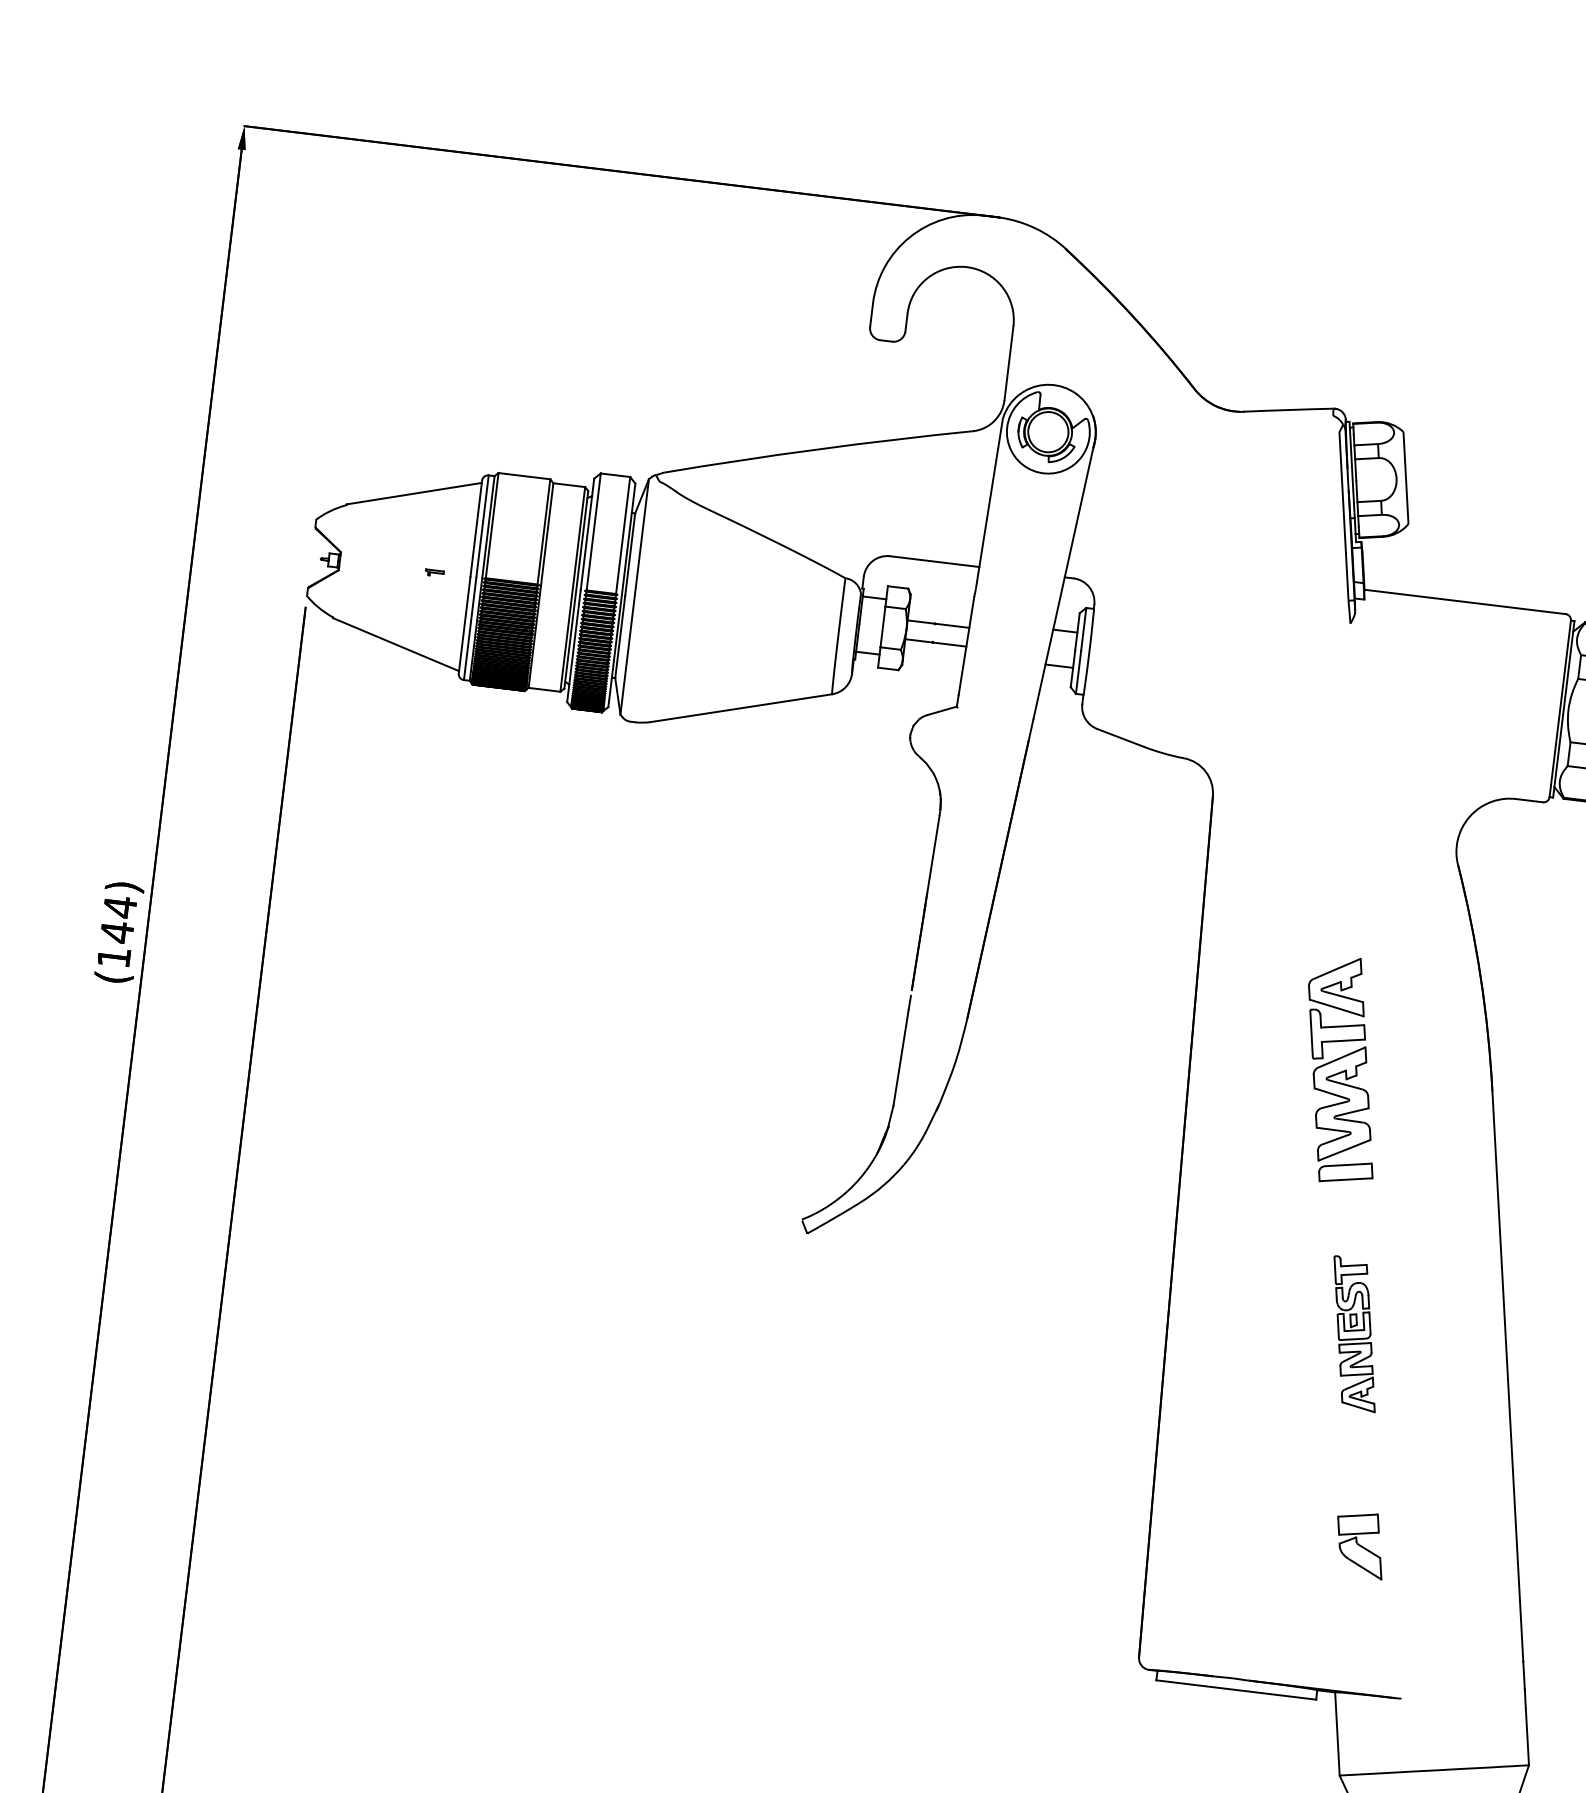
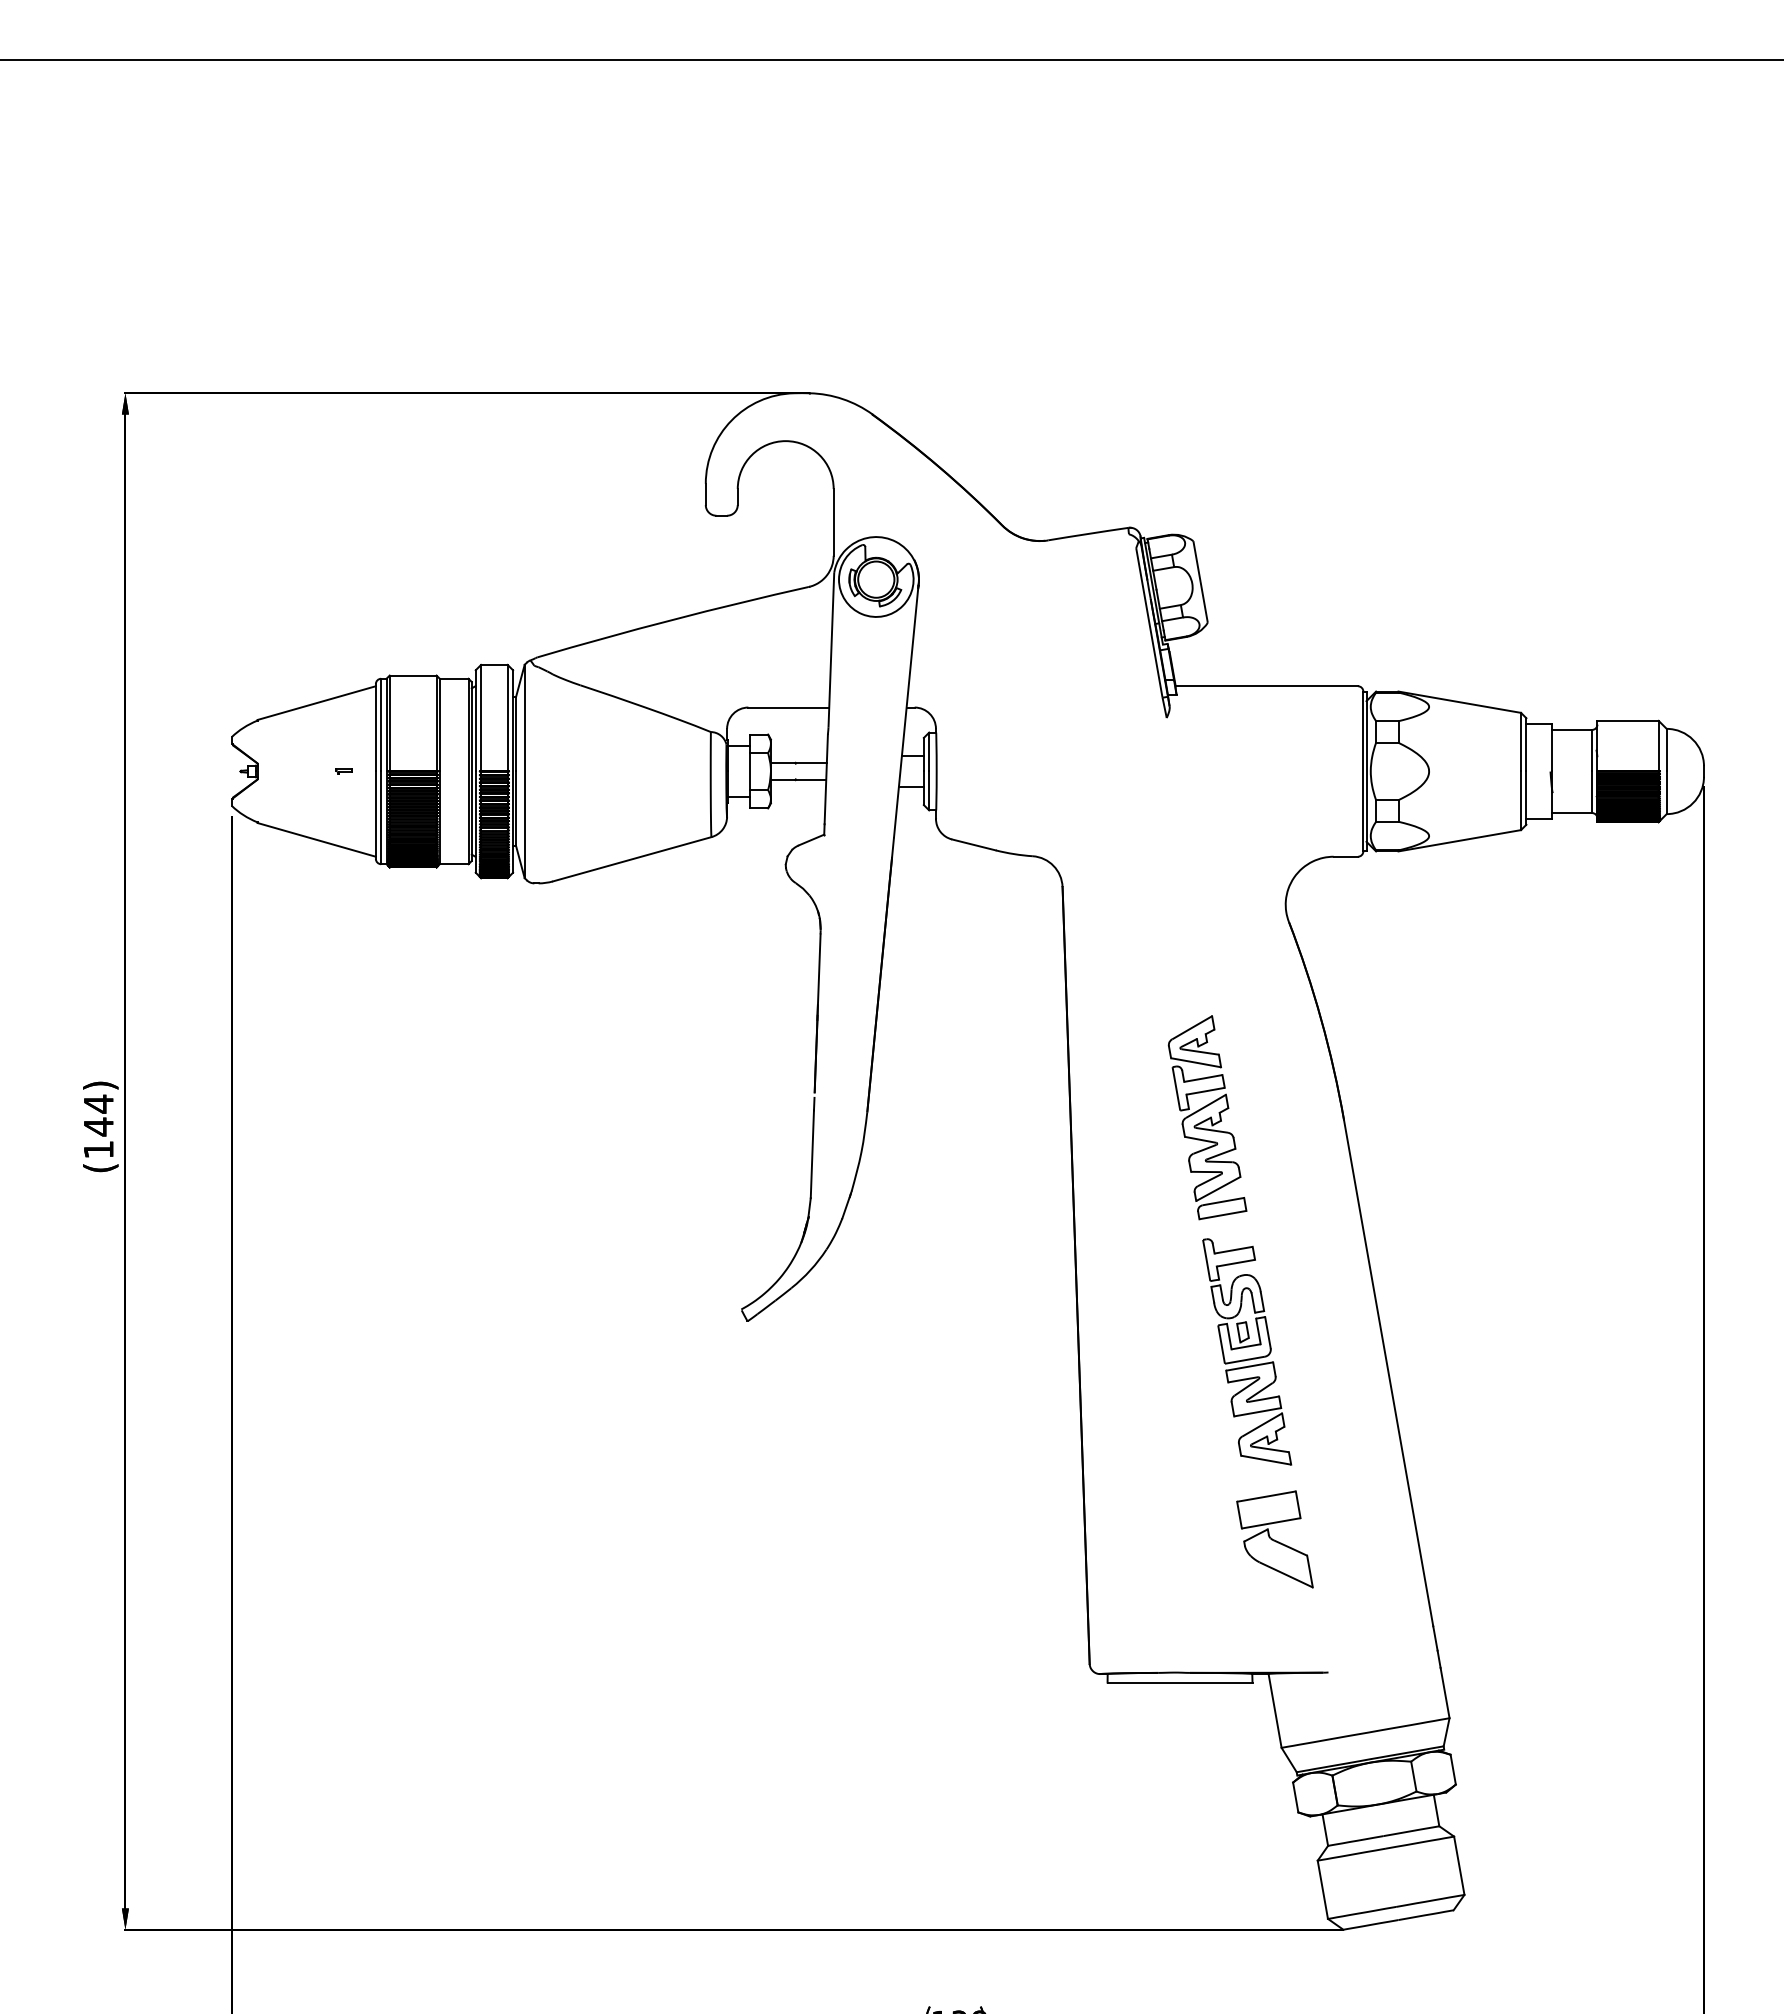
part: (1354, 1333) -> (1247, 1351), size x1.67
part: (1359, 1544) -> (1274, 1539), size x1.67

